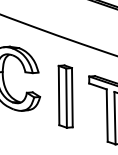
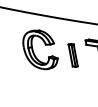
part: (64, 96) -> (72, 55), size x0.6

